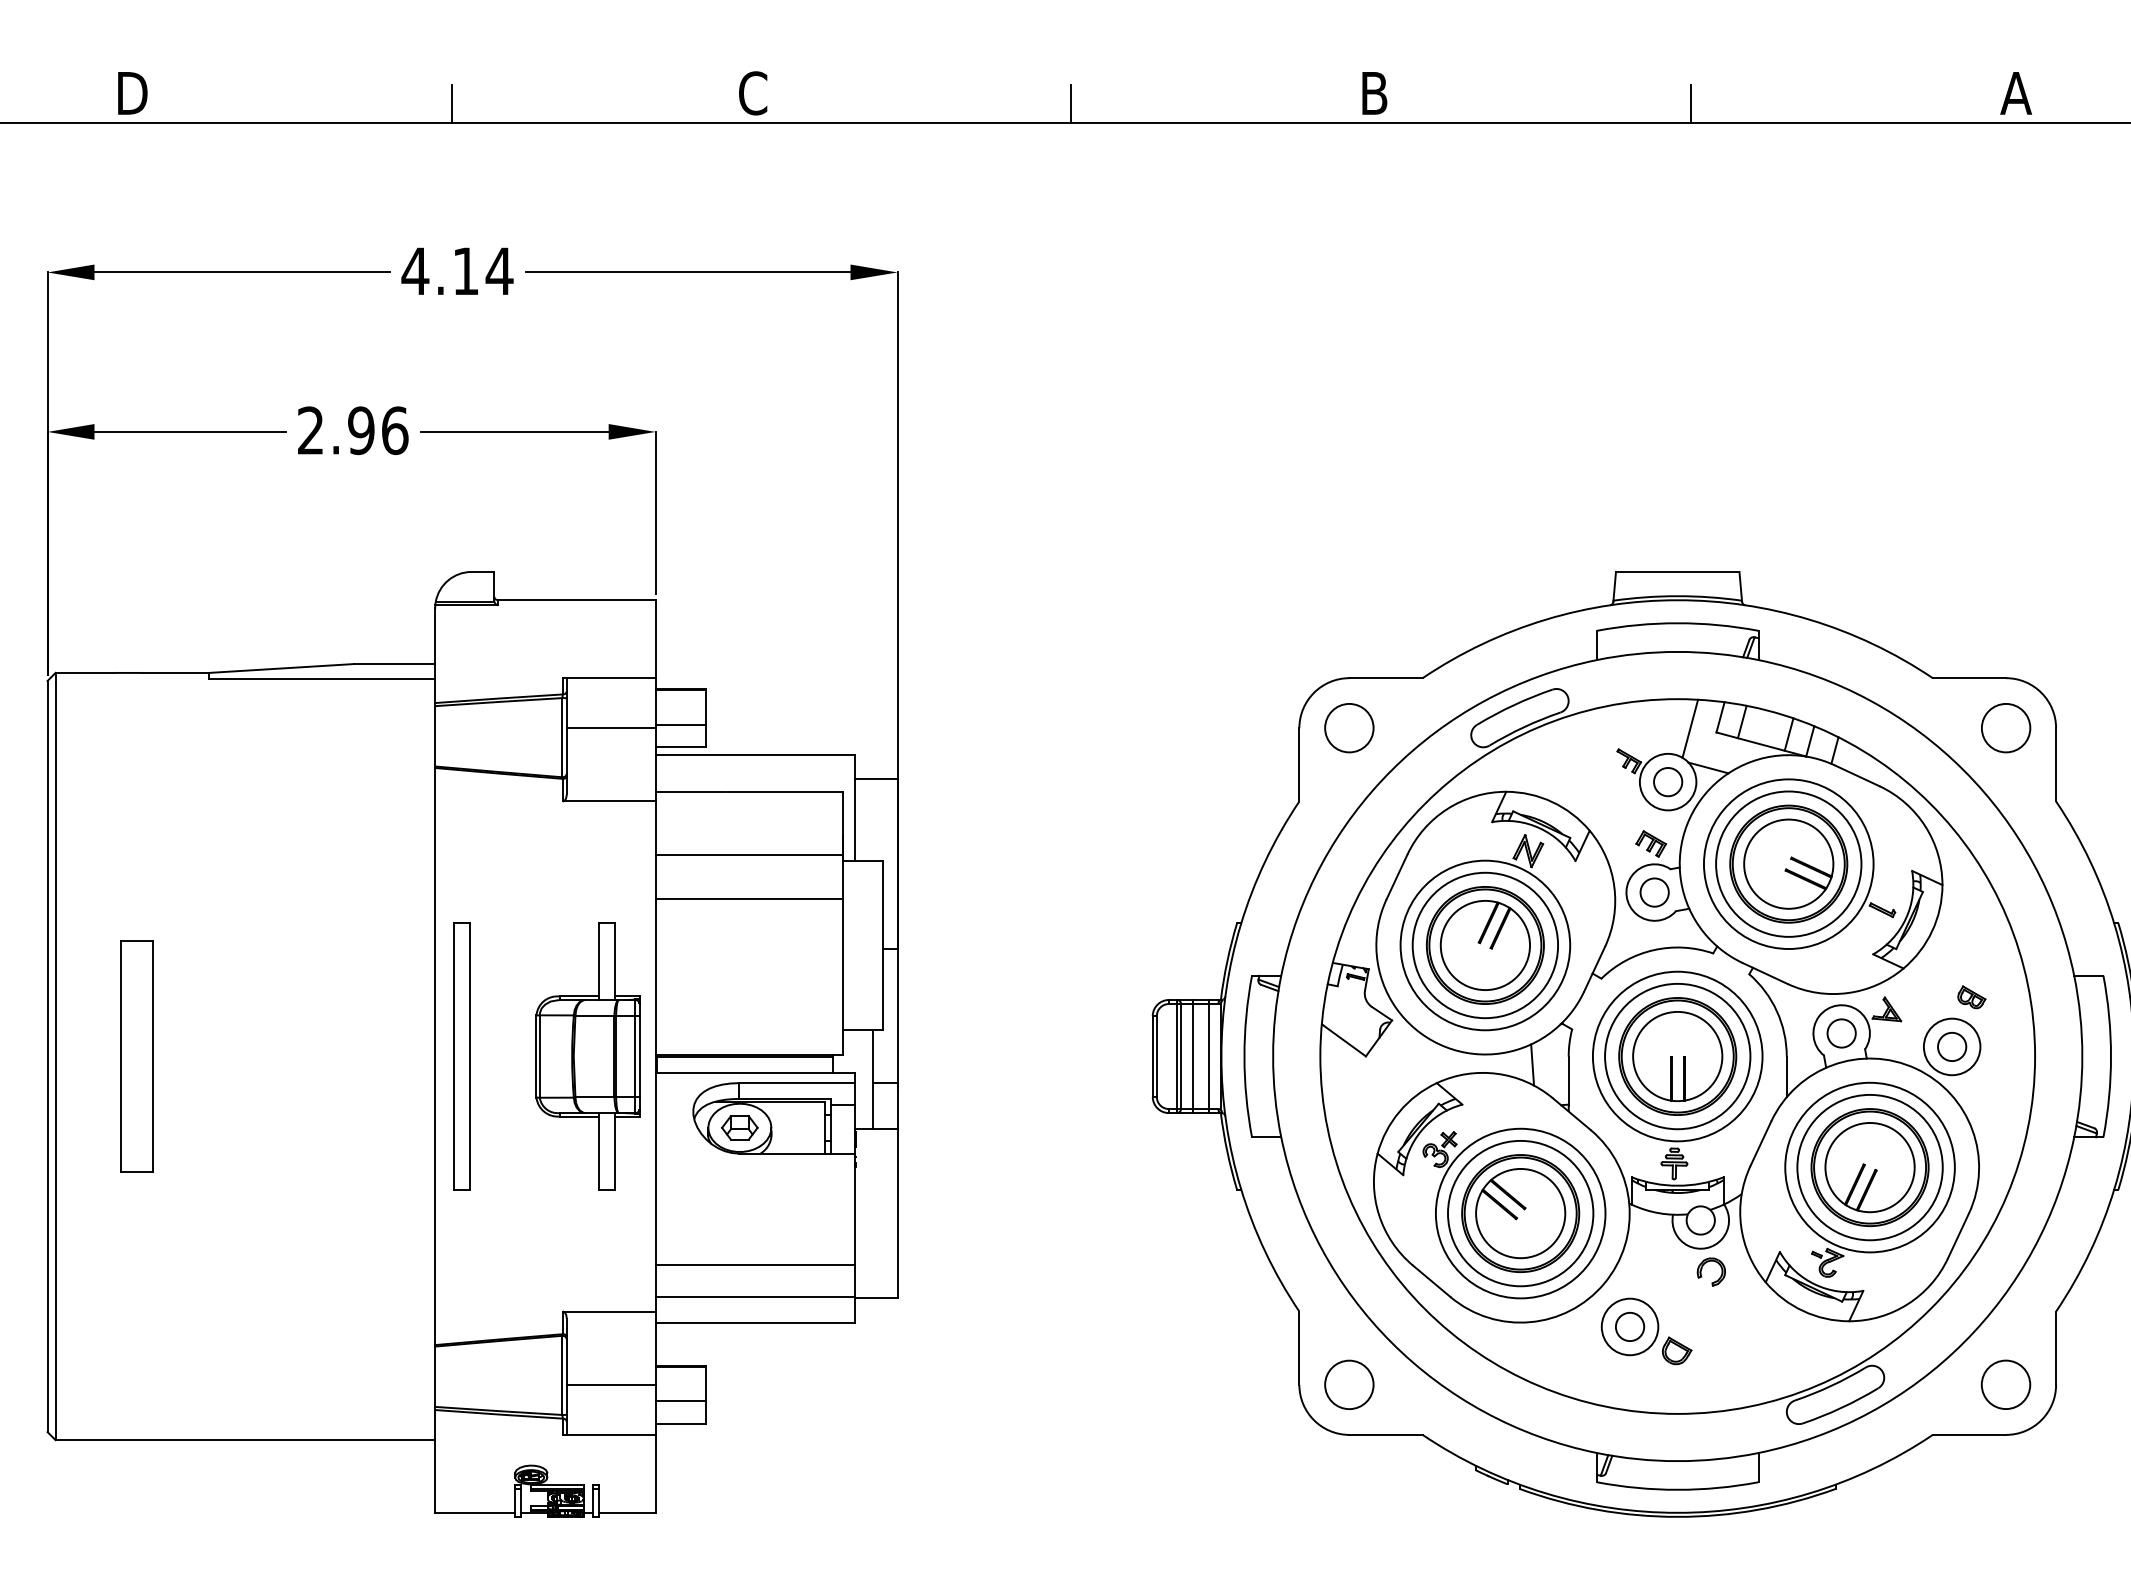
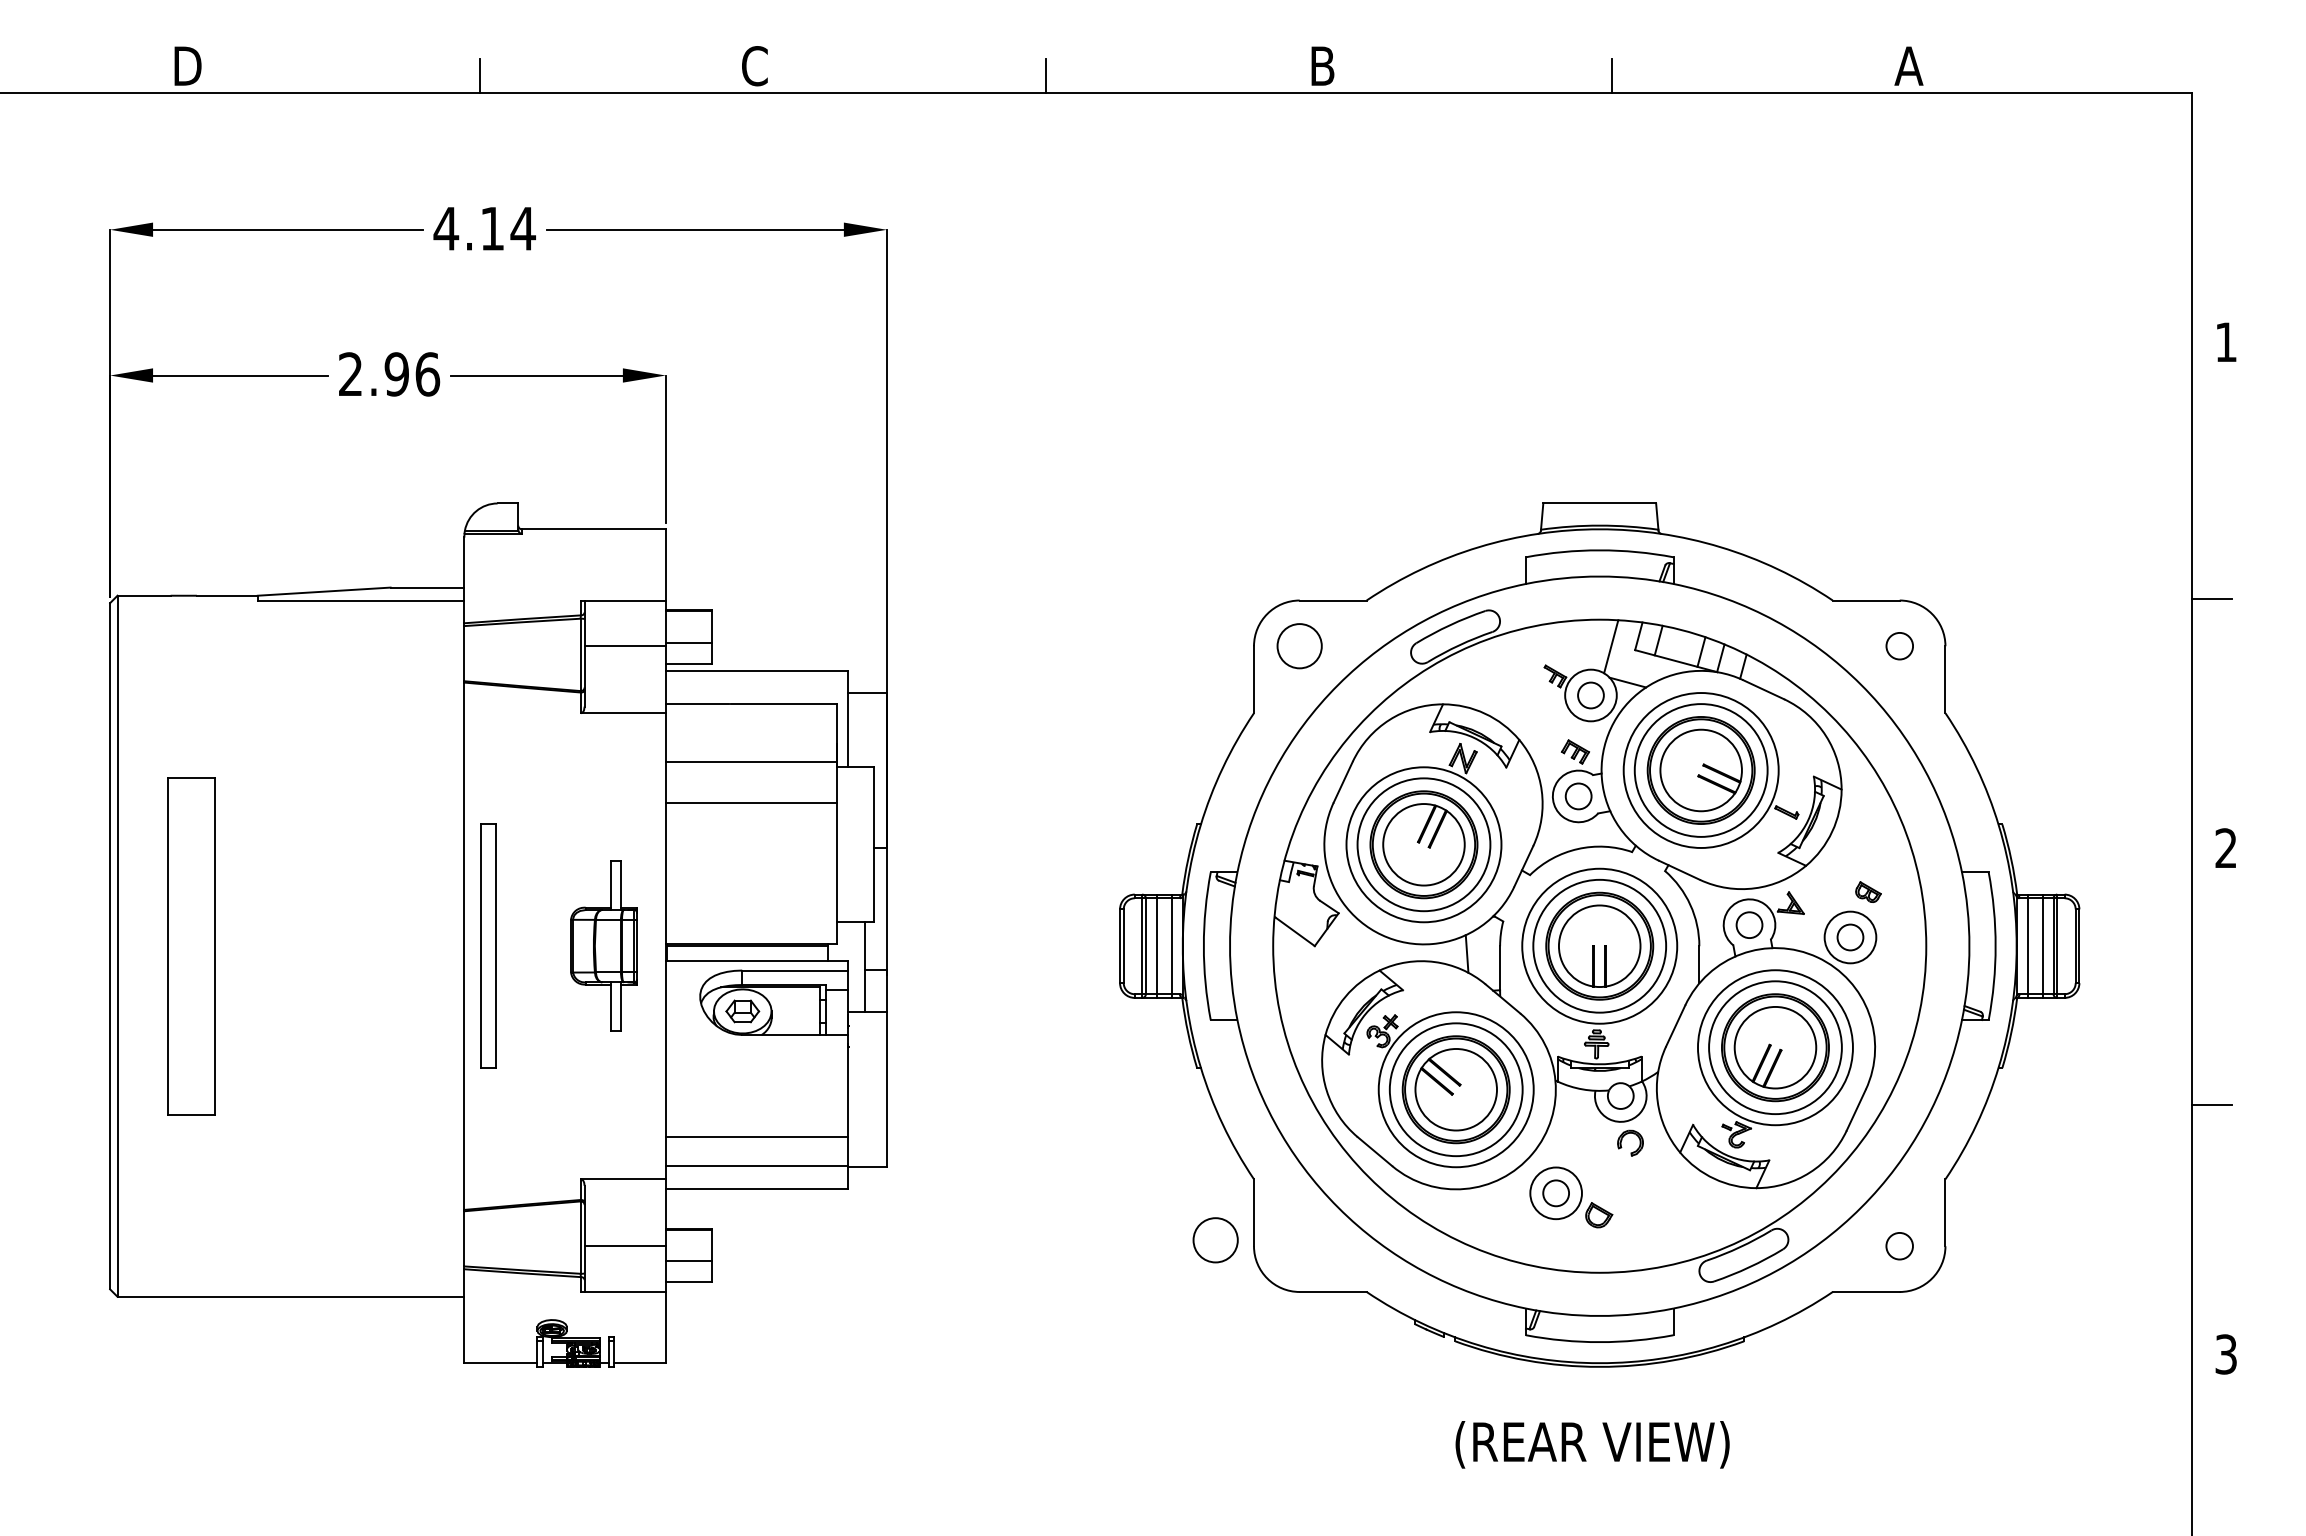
circle: (2005, 728) -> (1899, 646), size x0.6
part: (136, 1055) -> (191, 945), size x1.6
part: (587, 1055) -> (603, 945), size x0.7
circle: (1349, 1385) -> (1215, 1240), moved
circle: (2005, 1385) -> (1899, 1246), size x0.6

